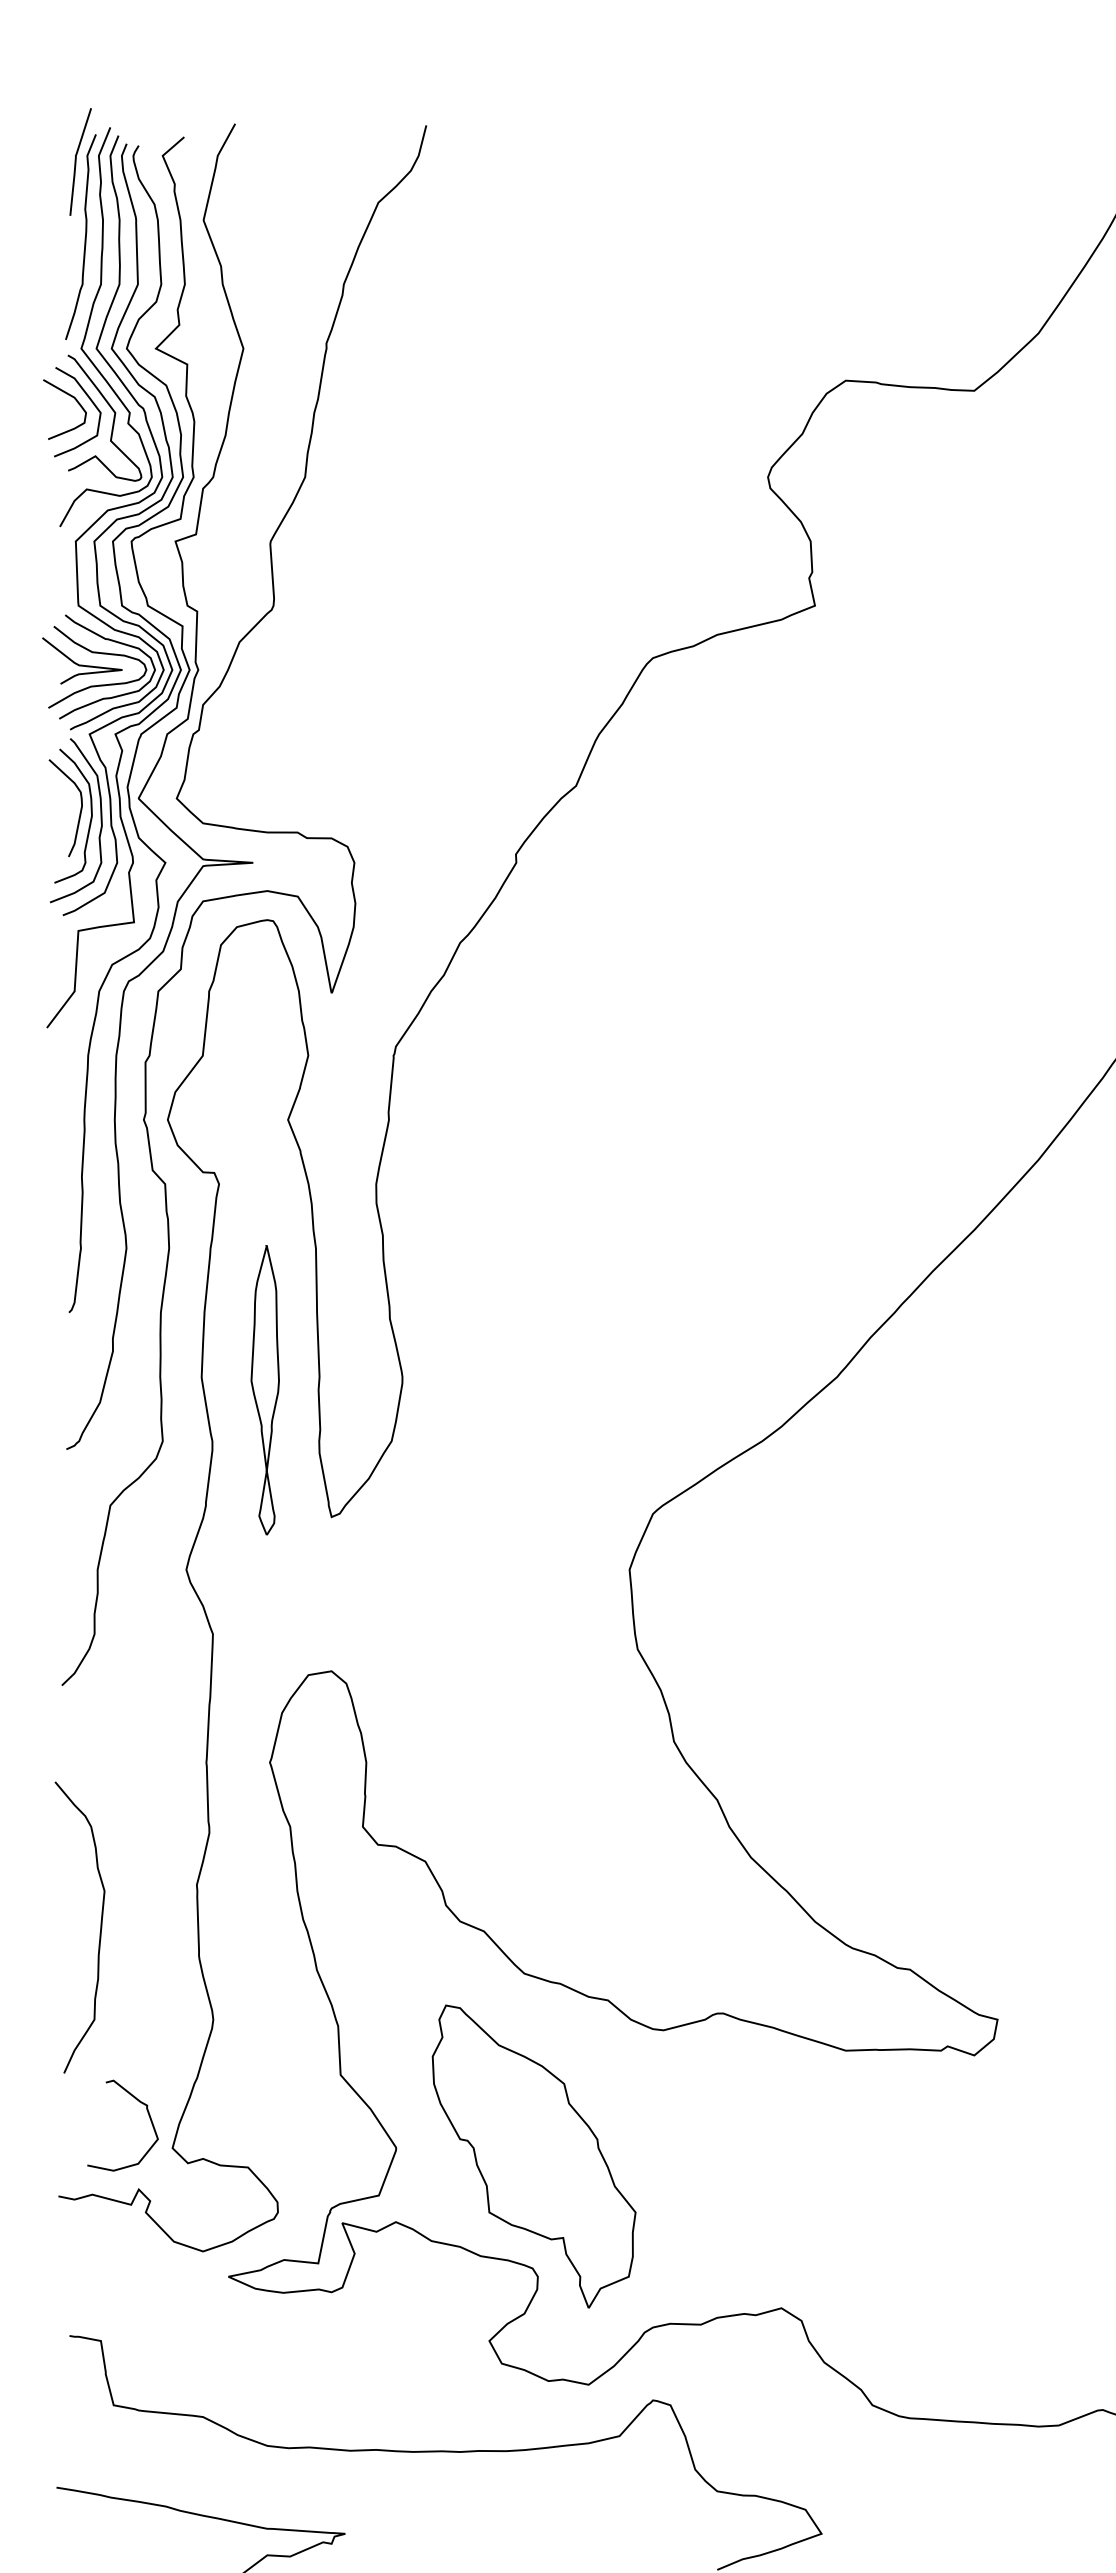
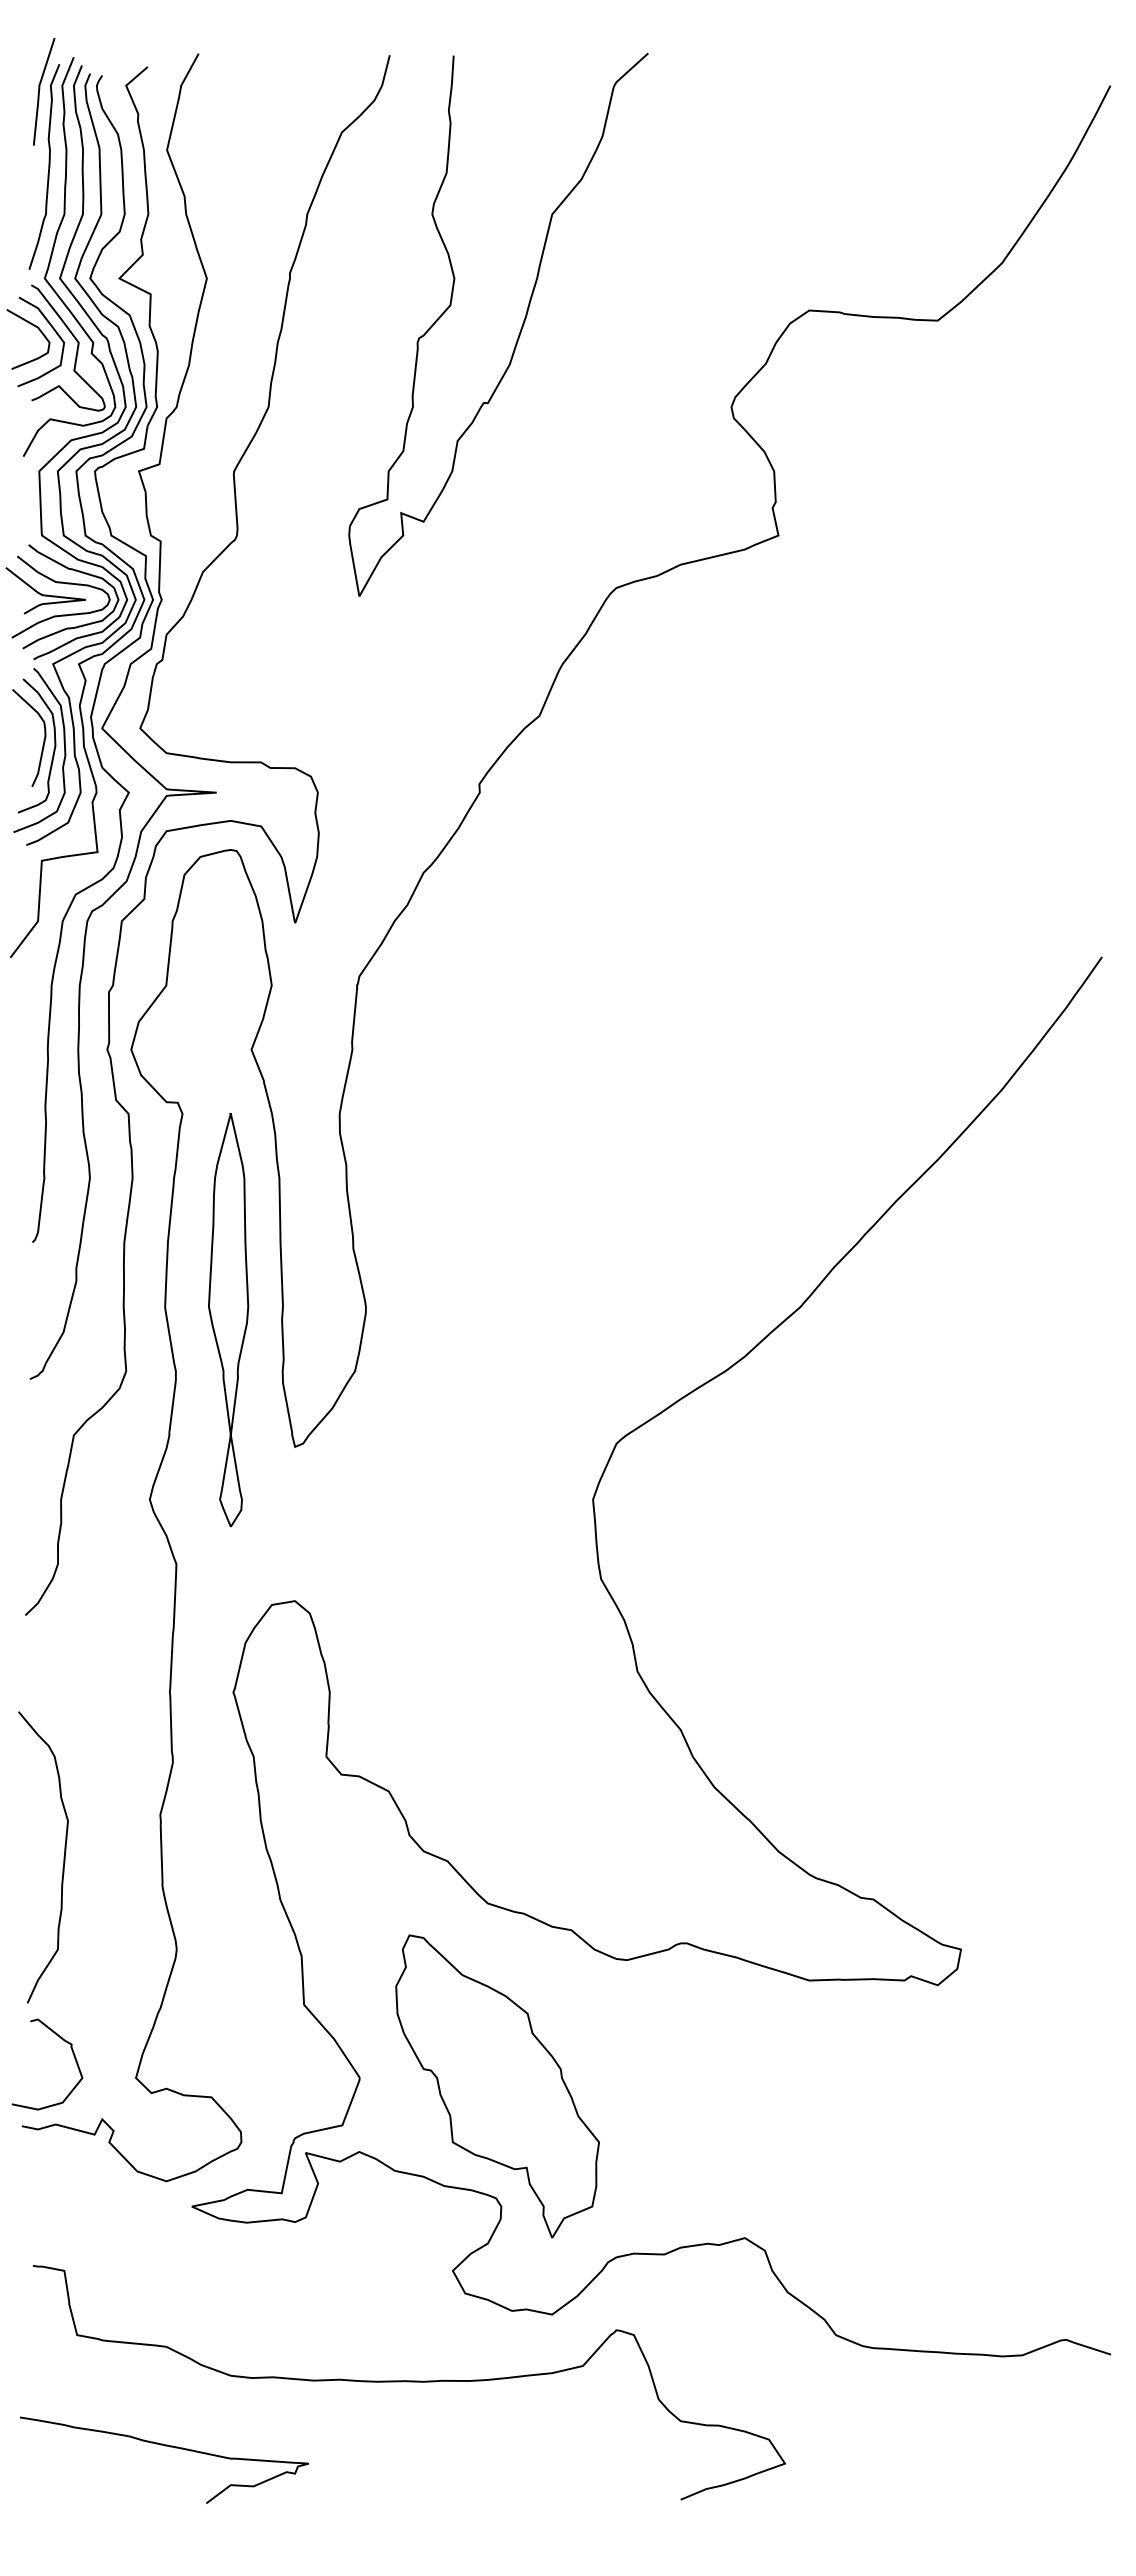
curve: (556, 401) -> (519, 331), added
part: (265, 1390) -> (228, 1320), size x1.43
curve: (149, 2117) -> (73, 2056), moved

